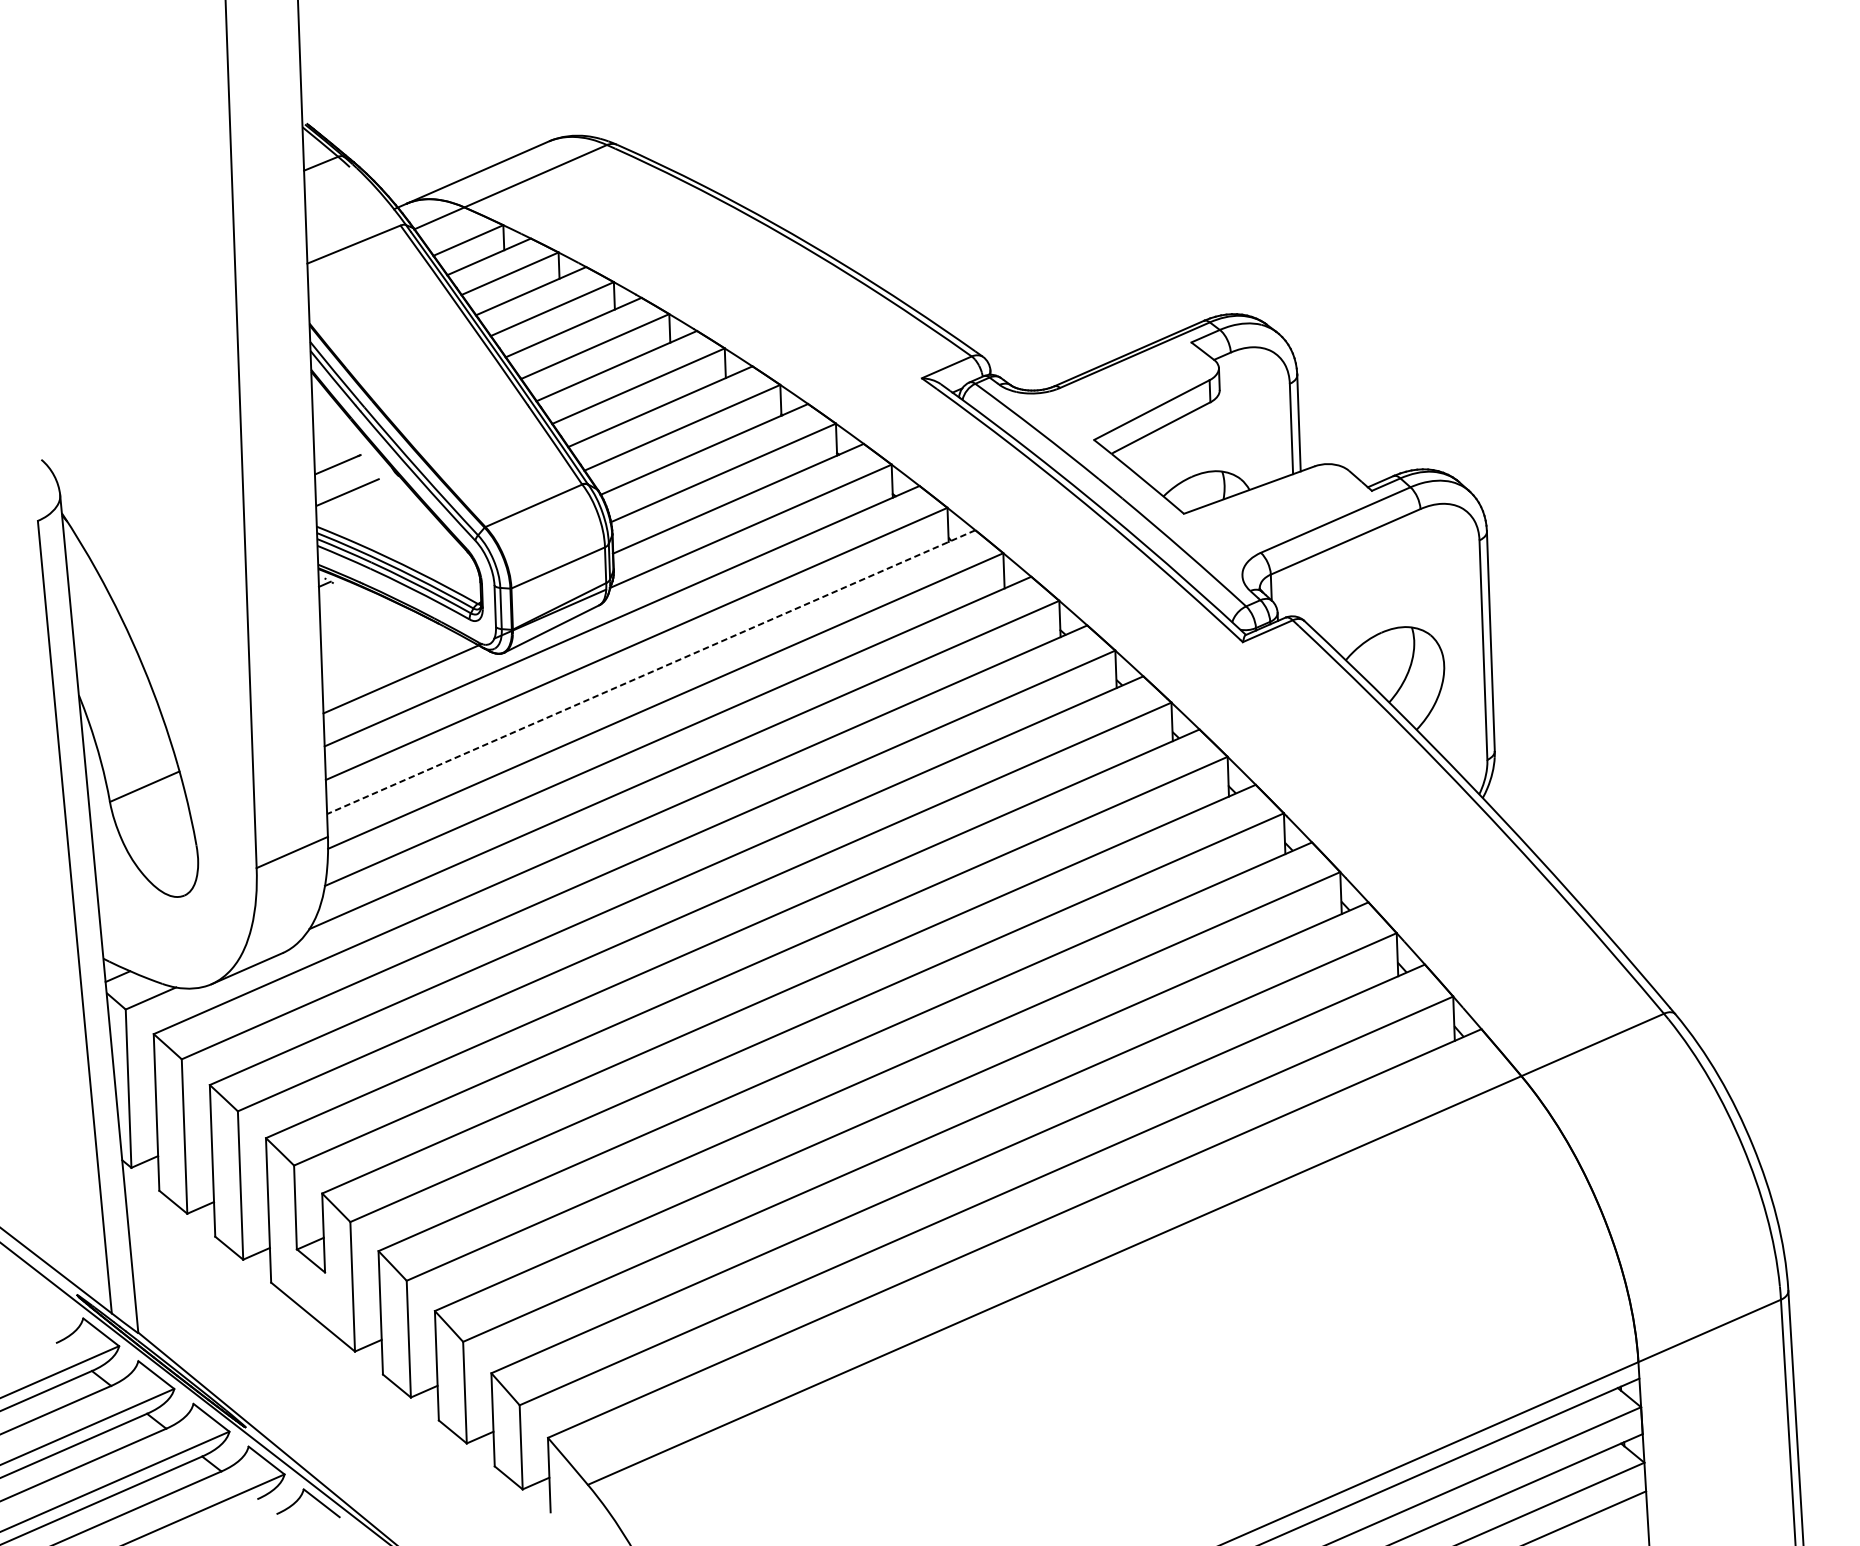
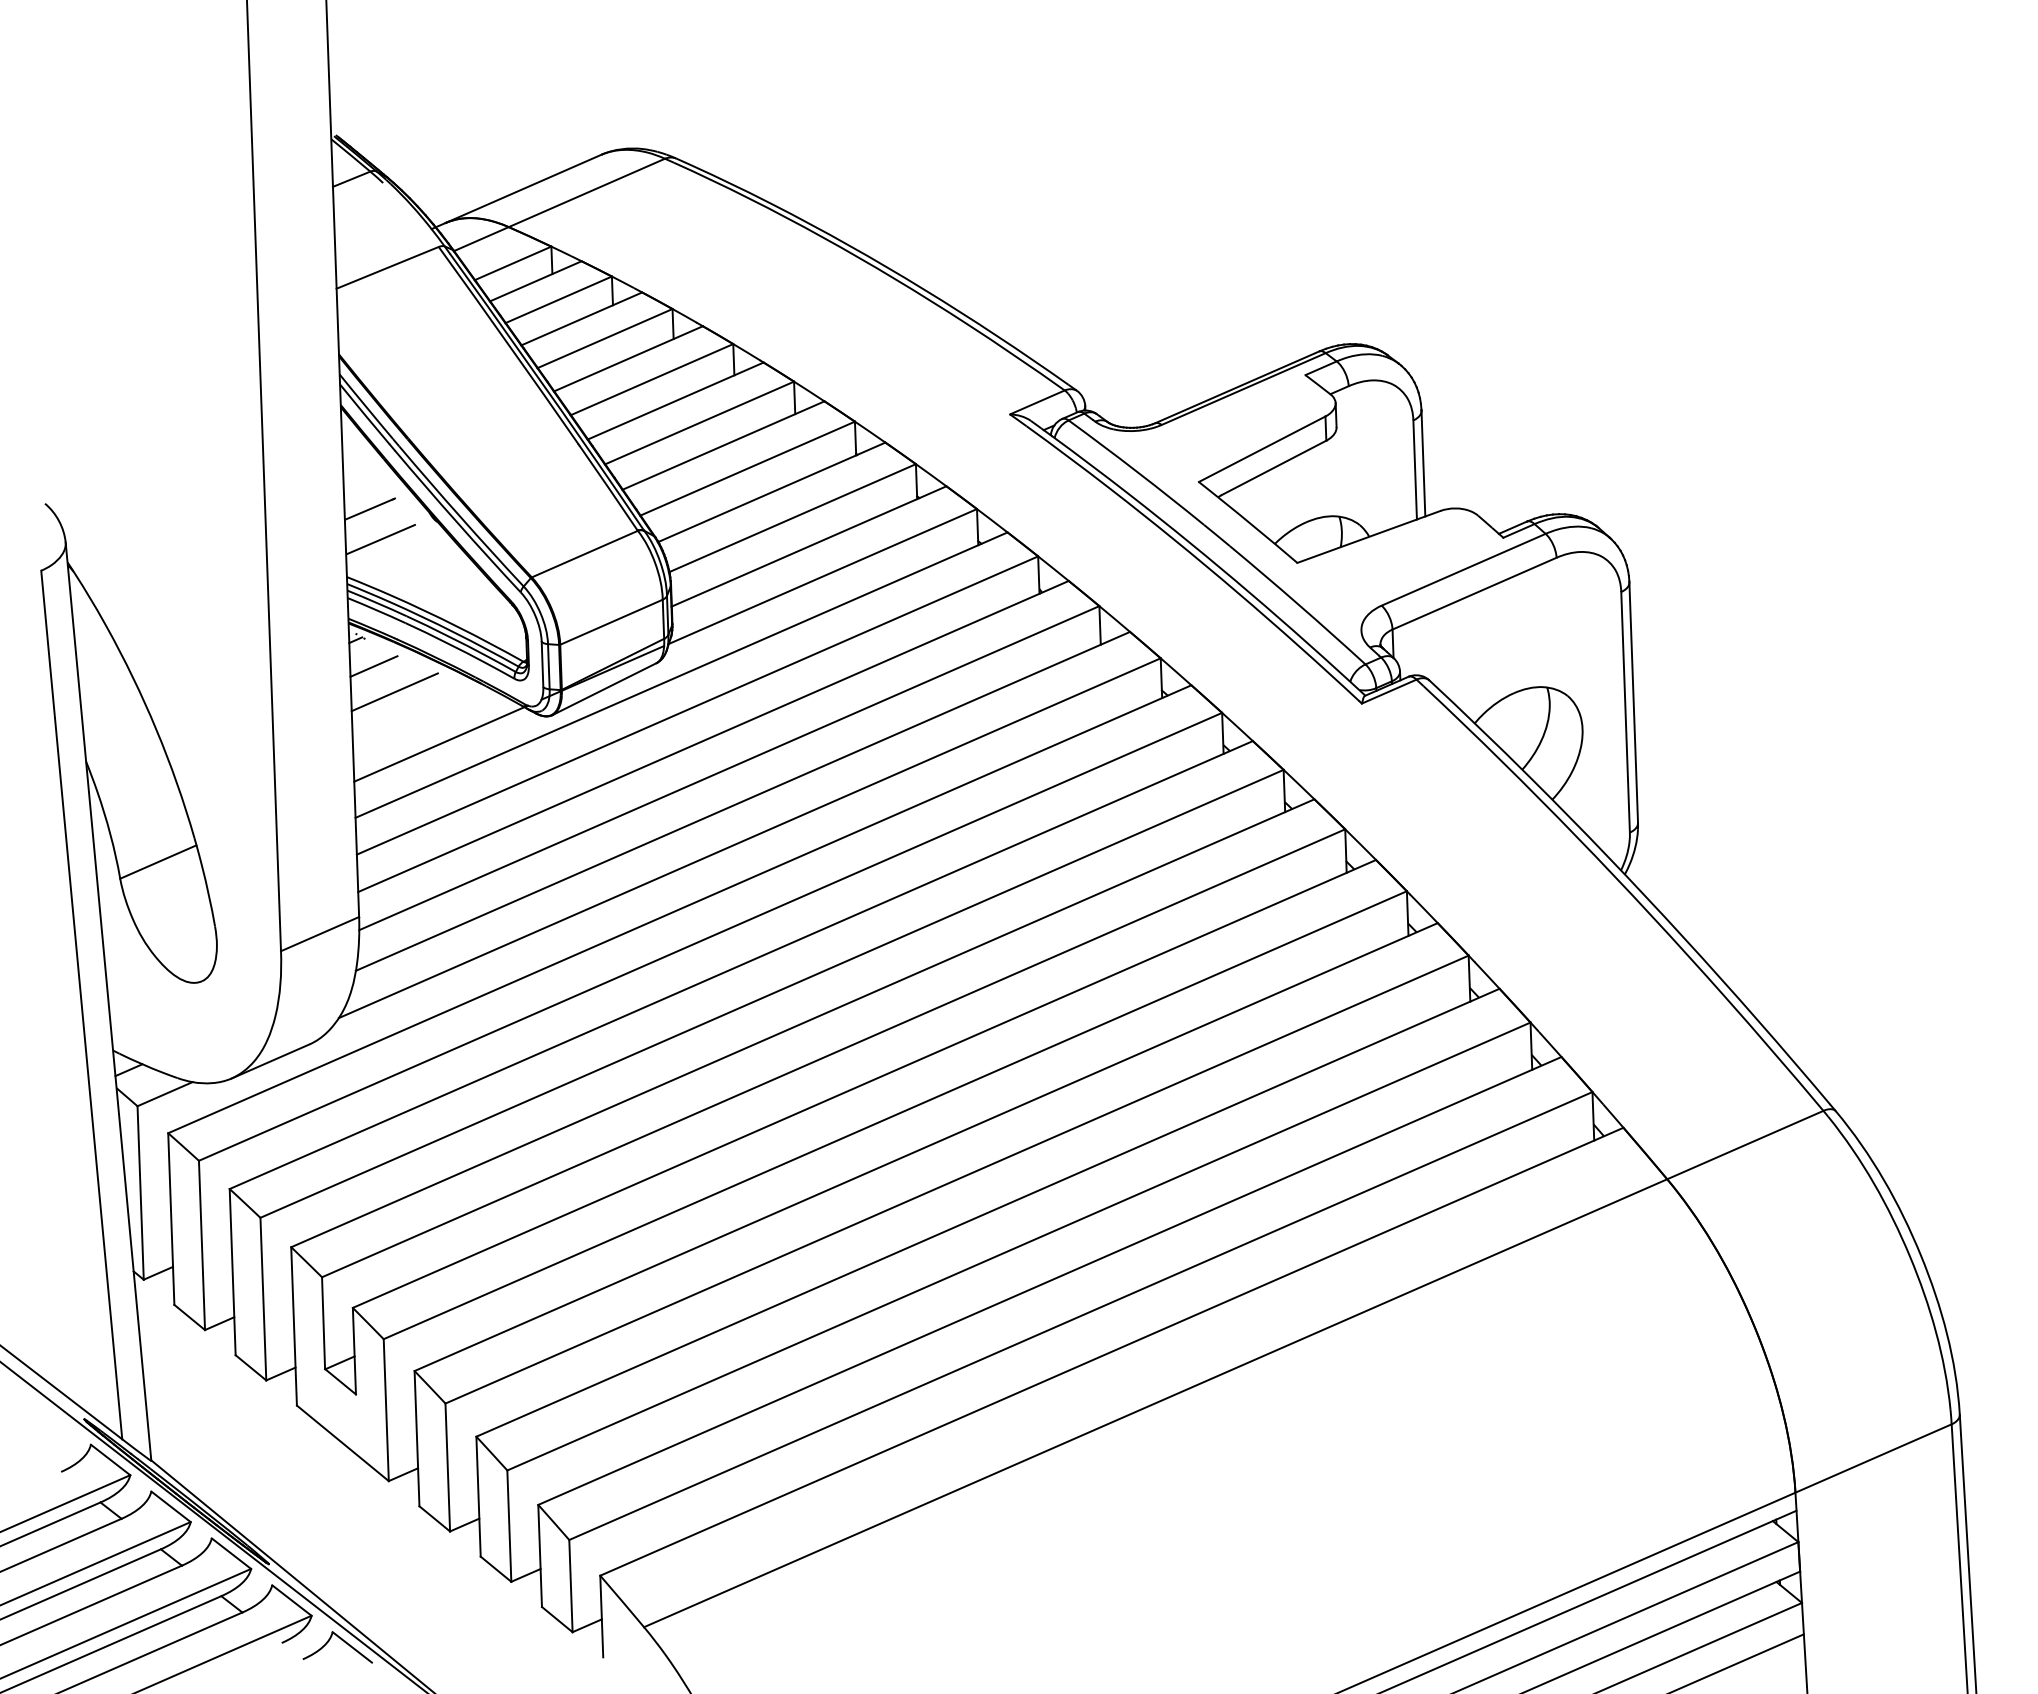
line: (341, 608) -> (373, 666), added
line: (360, 632) -> (394, 692), added
line: (651, 672) -> (713, 736), dashed -> solid

